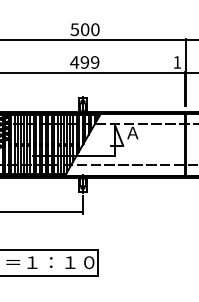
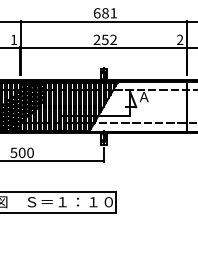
text: (85, 29) -> (105, 13), 500 -> 681
text: (83, 61) -> (104, 39), 499 -> 252
text: (177, 61) -> (180, 39), 1 -> 2

